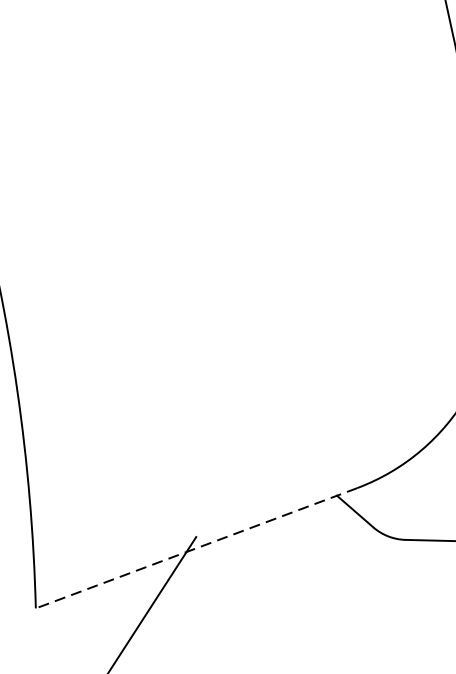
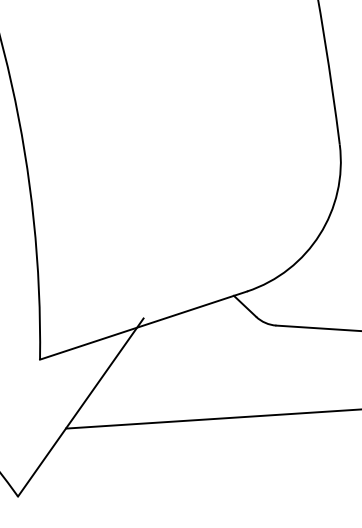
line: (196, 548) -> (143, 325), dashed -> solid

